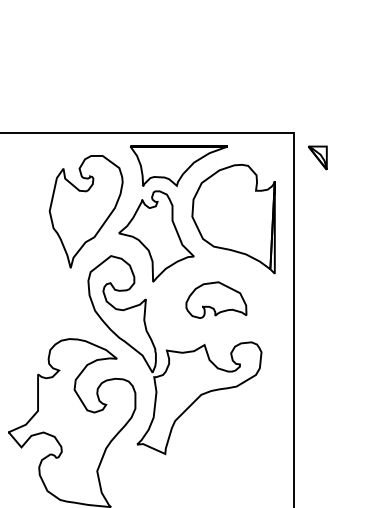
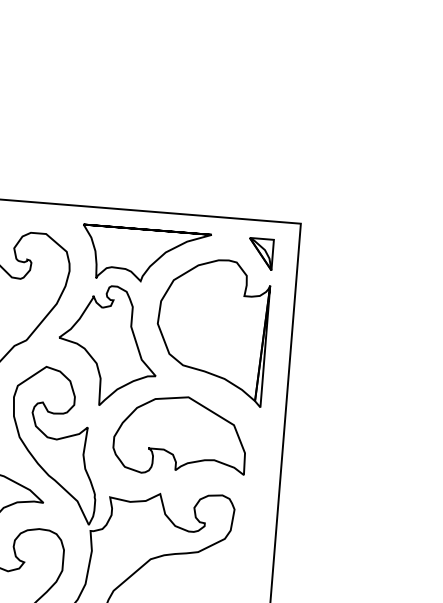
part: (317, 157) -> (260, 253), moved
part: (216, 299) -> (180, 435), size x1.67

